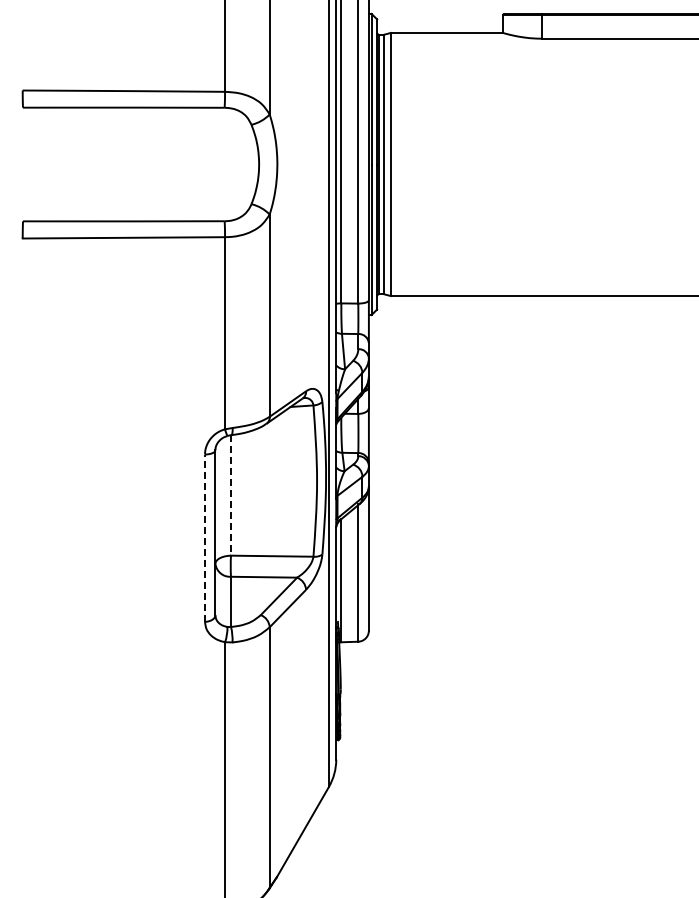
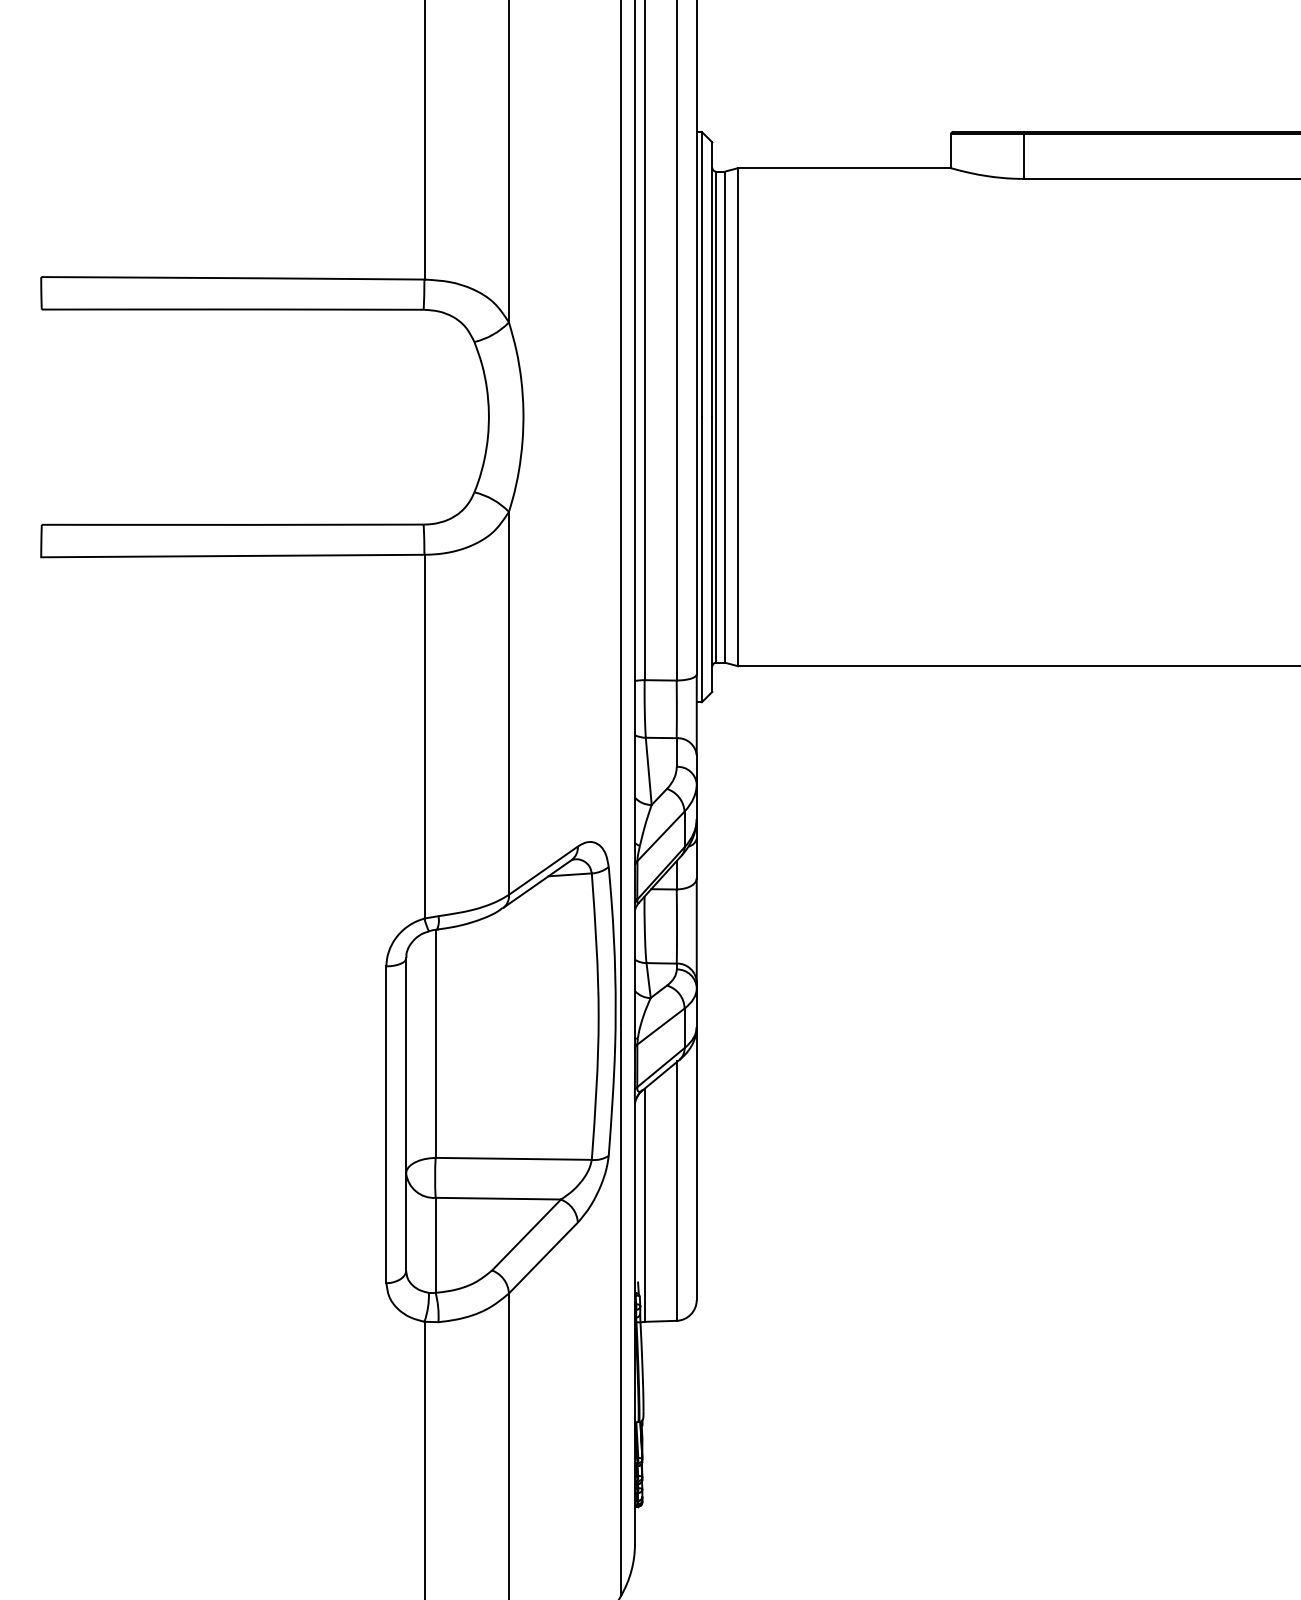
line: (230, 496) -> (434, 1045), dashed -> solid
line: (205, 538) -> (387, 1125), dashed -> solid

